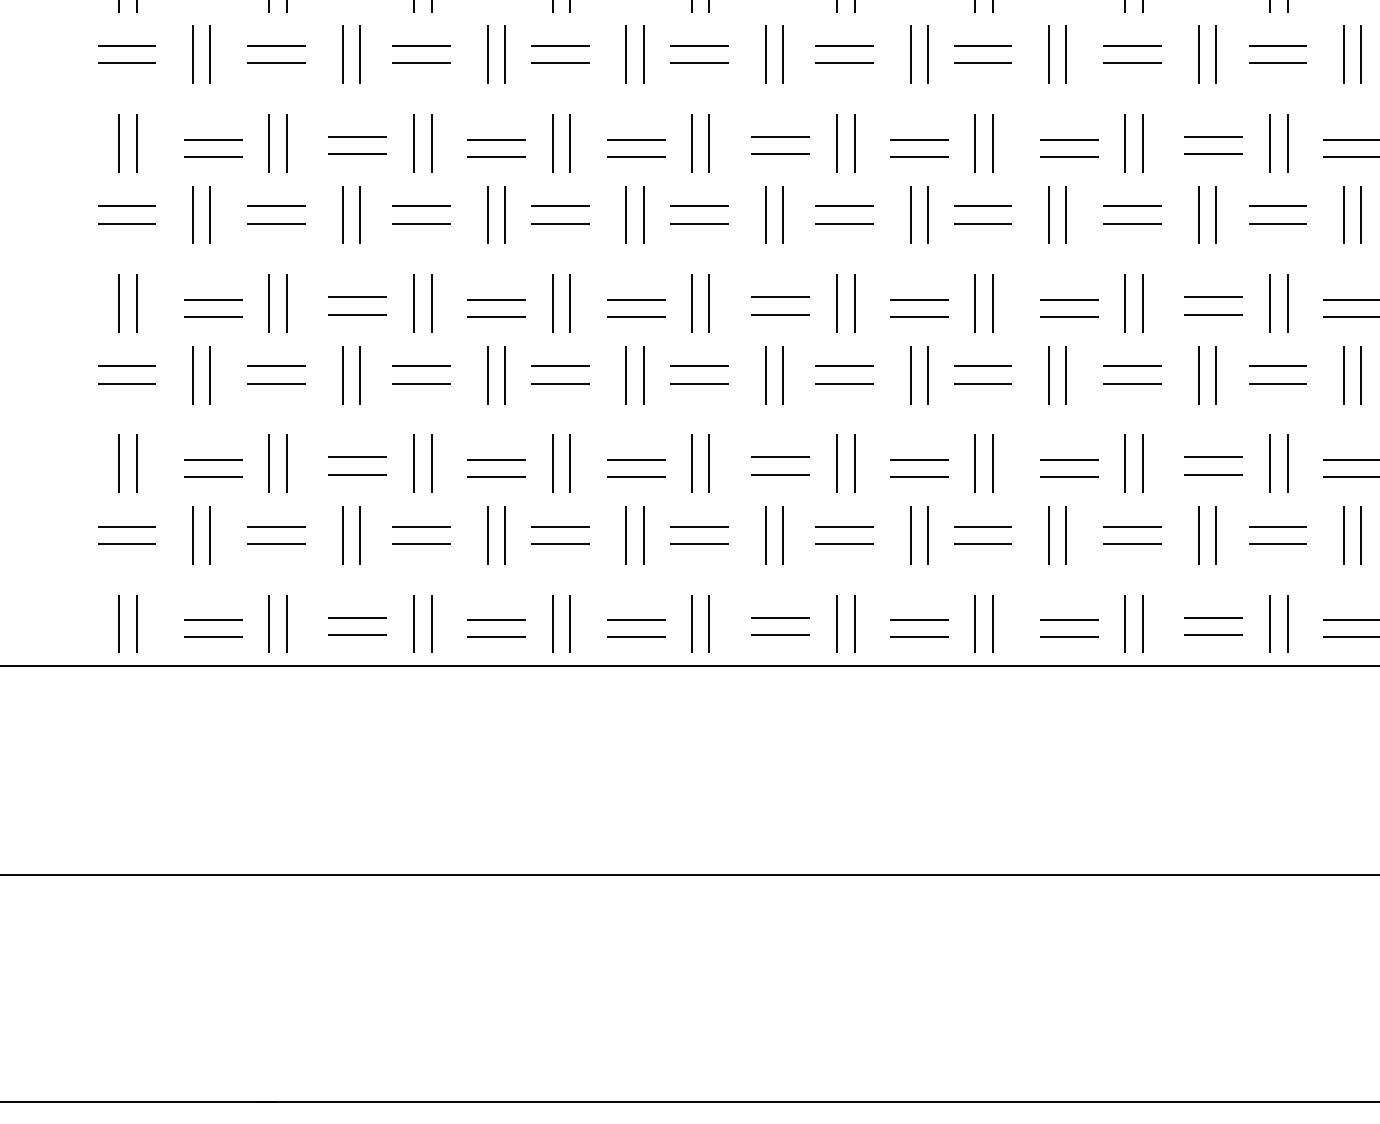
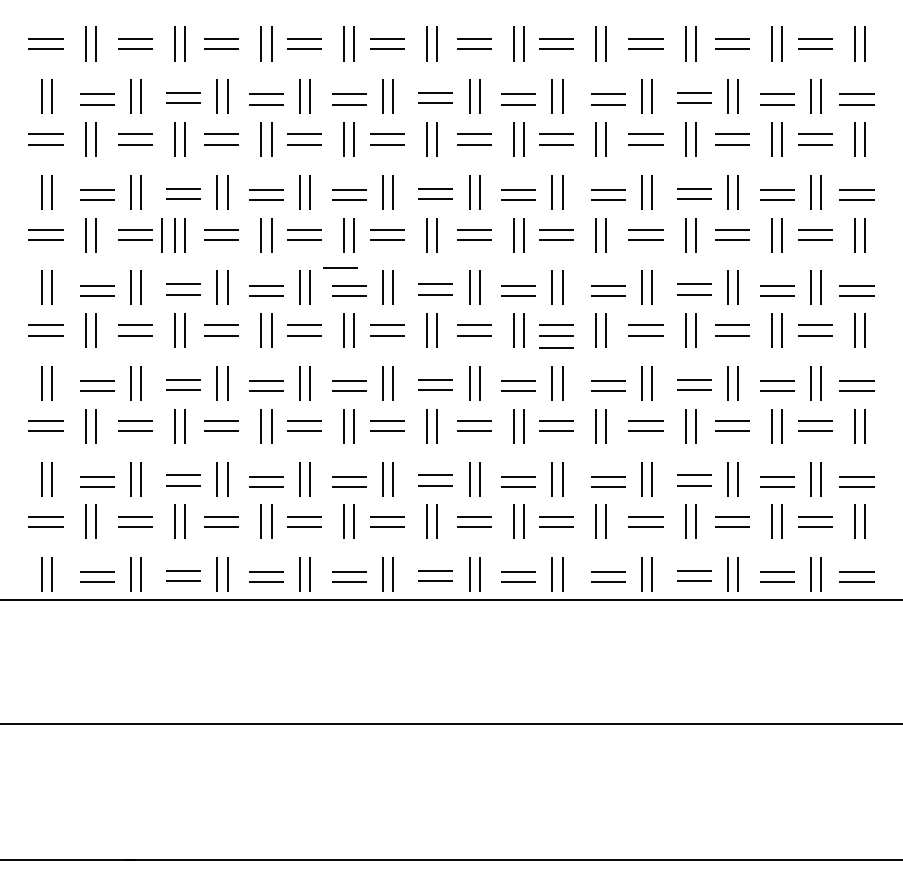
line: (320, 55) -> (161, 235), added
line: (620, 109) -> (340, 267), added
line: (982, 243) -> (556, 347), added

